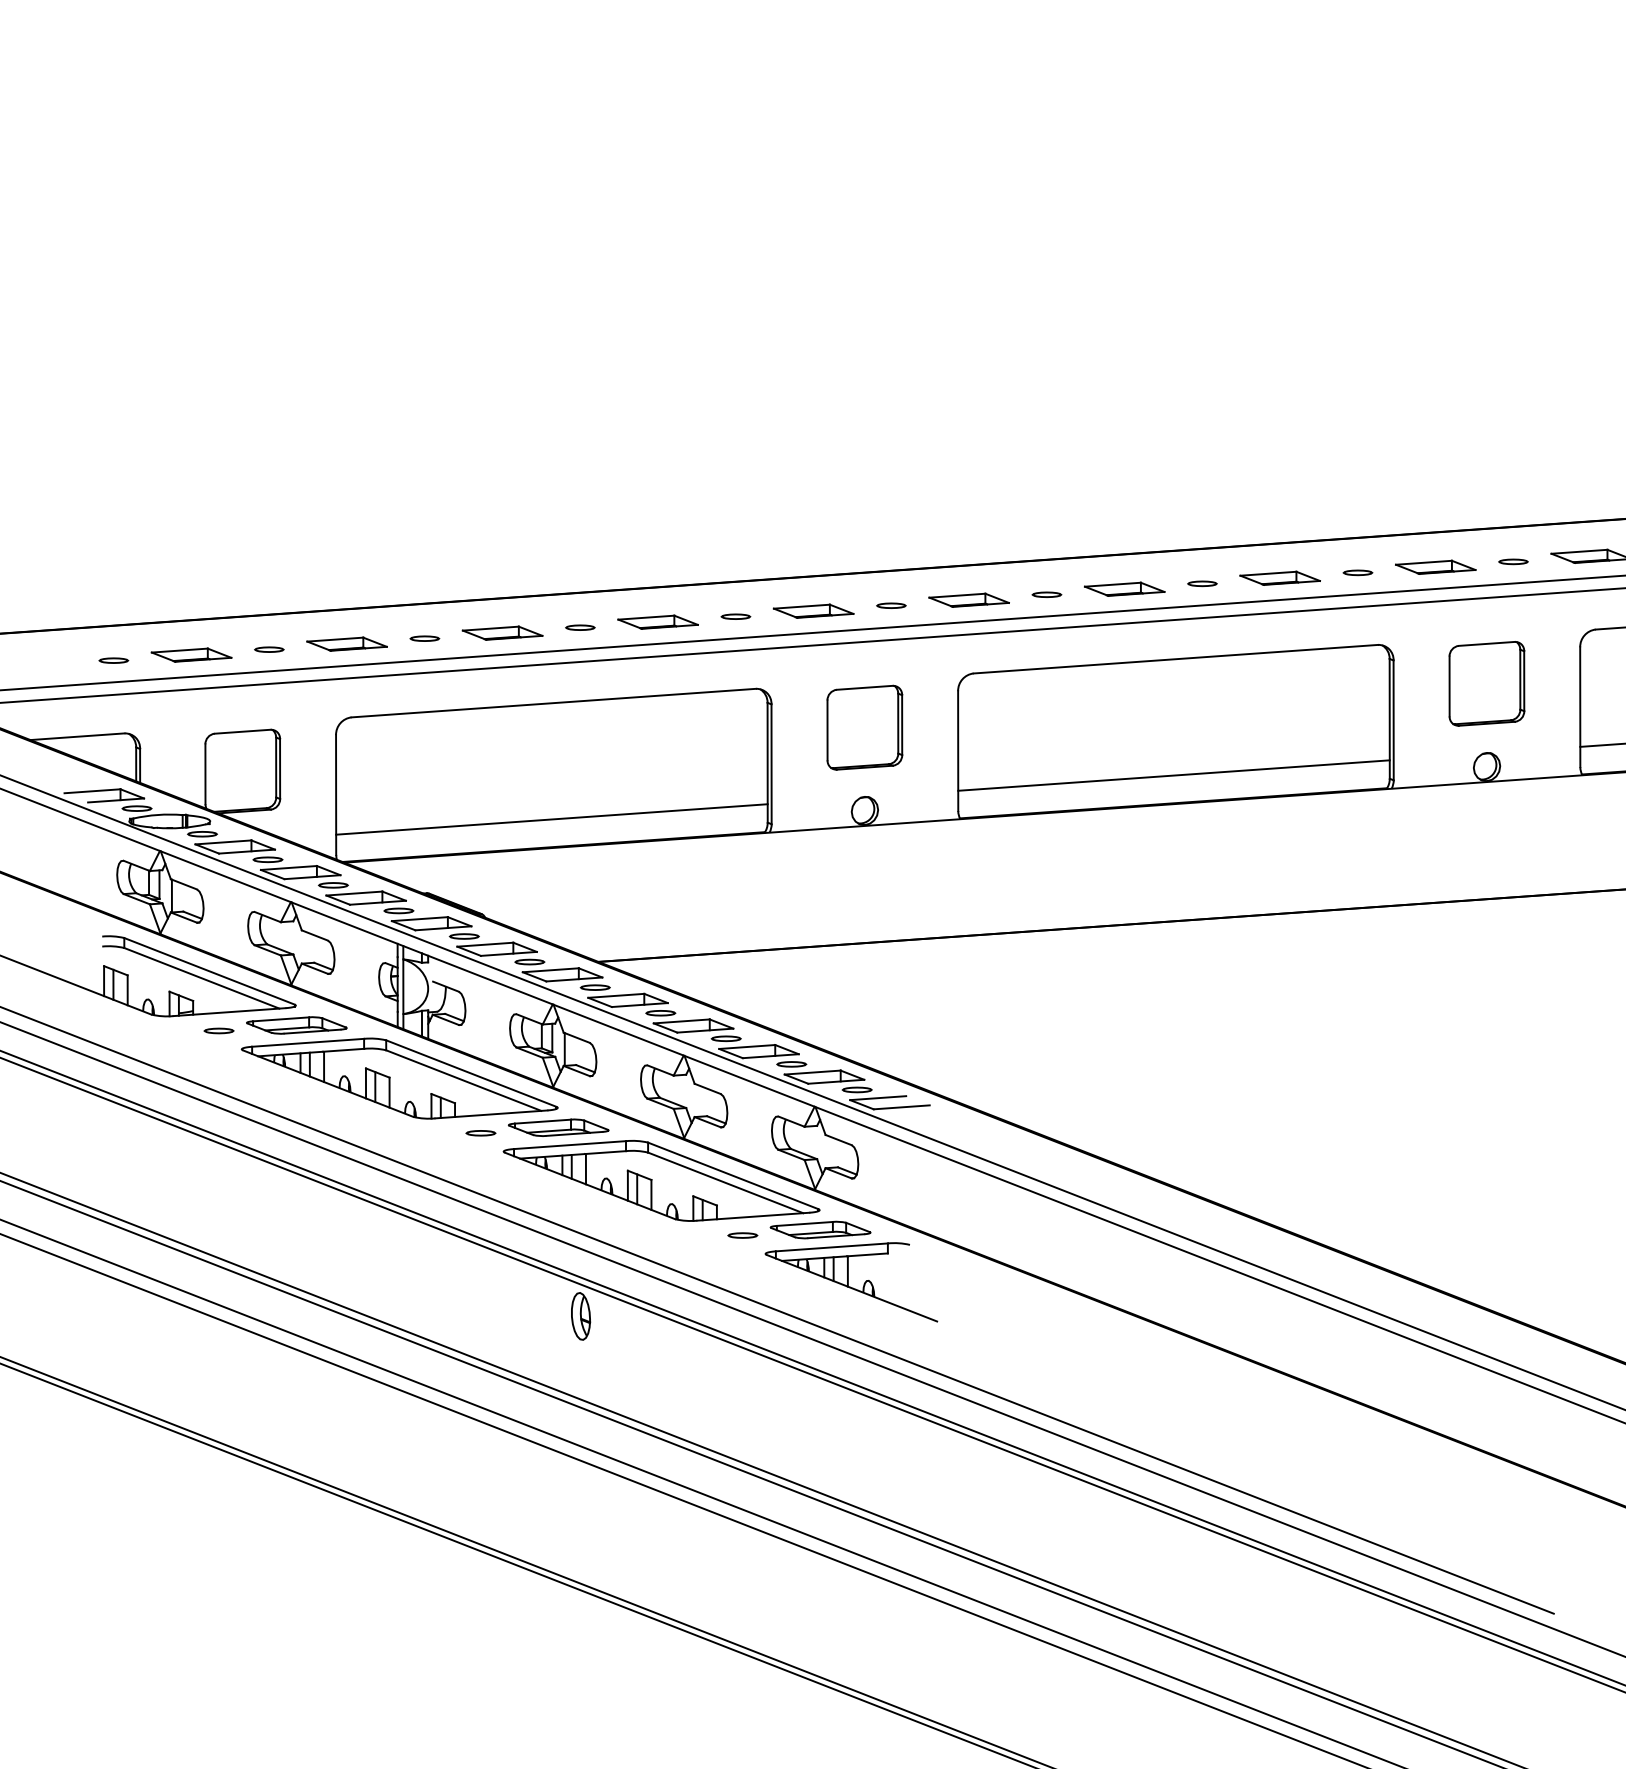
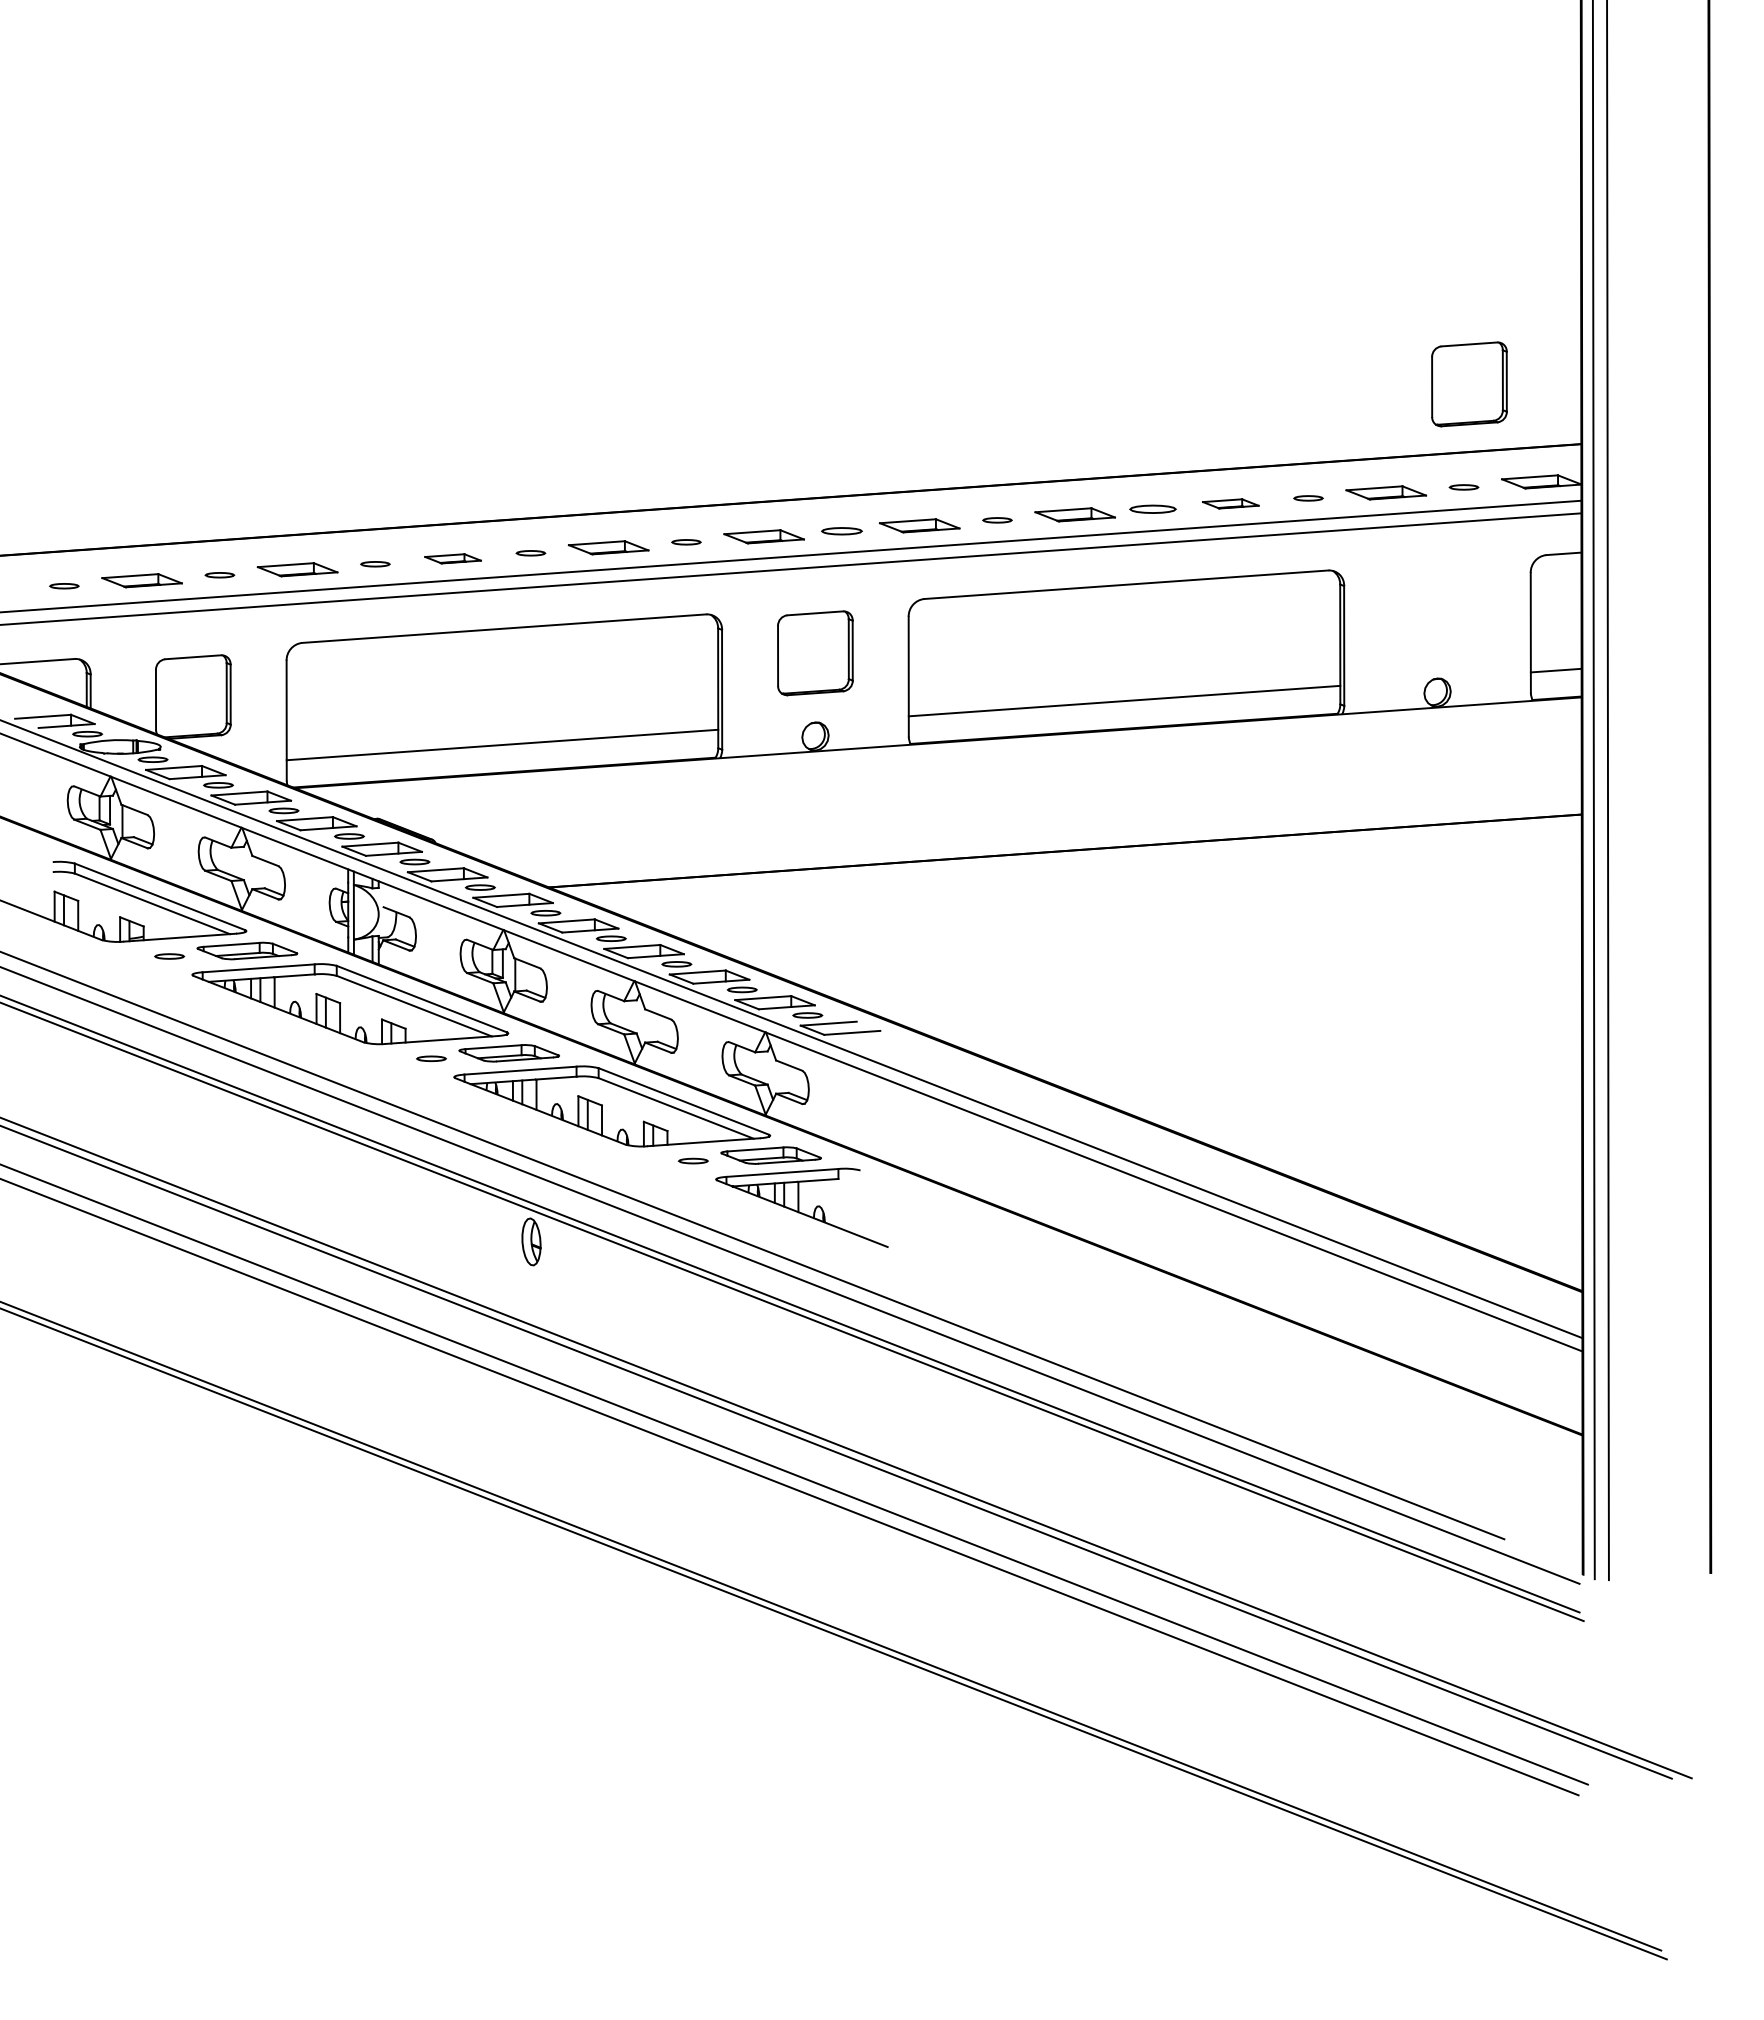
part: (1279, 577) -> (1230, 503), size x0.7
part: (1201, 583) -> (1152, 509), size x1.6
part: (890, 605) -> (841, 531), size x1.4
part: (501, 632) -> (452, 558), size x0.7
part: (1486, 683) -> (1469, 384), moved

